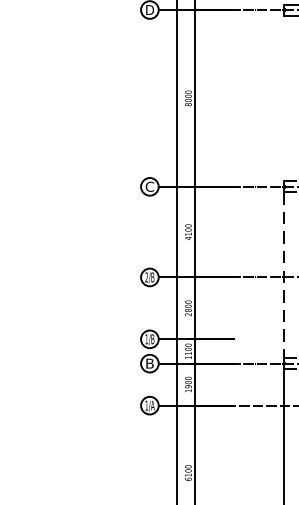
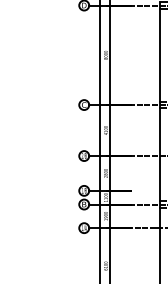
line: (283, 97) -> (159, 54), added
line: (283, 274) -> (159, 154), dashed -> solid

